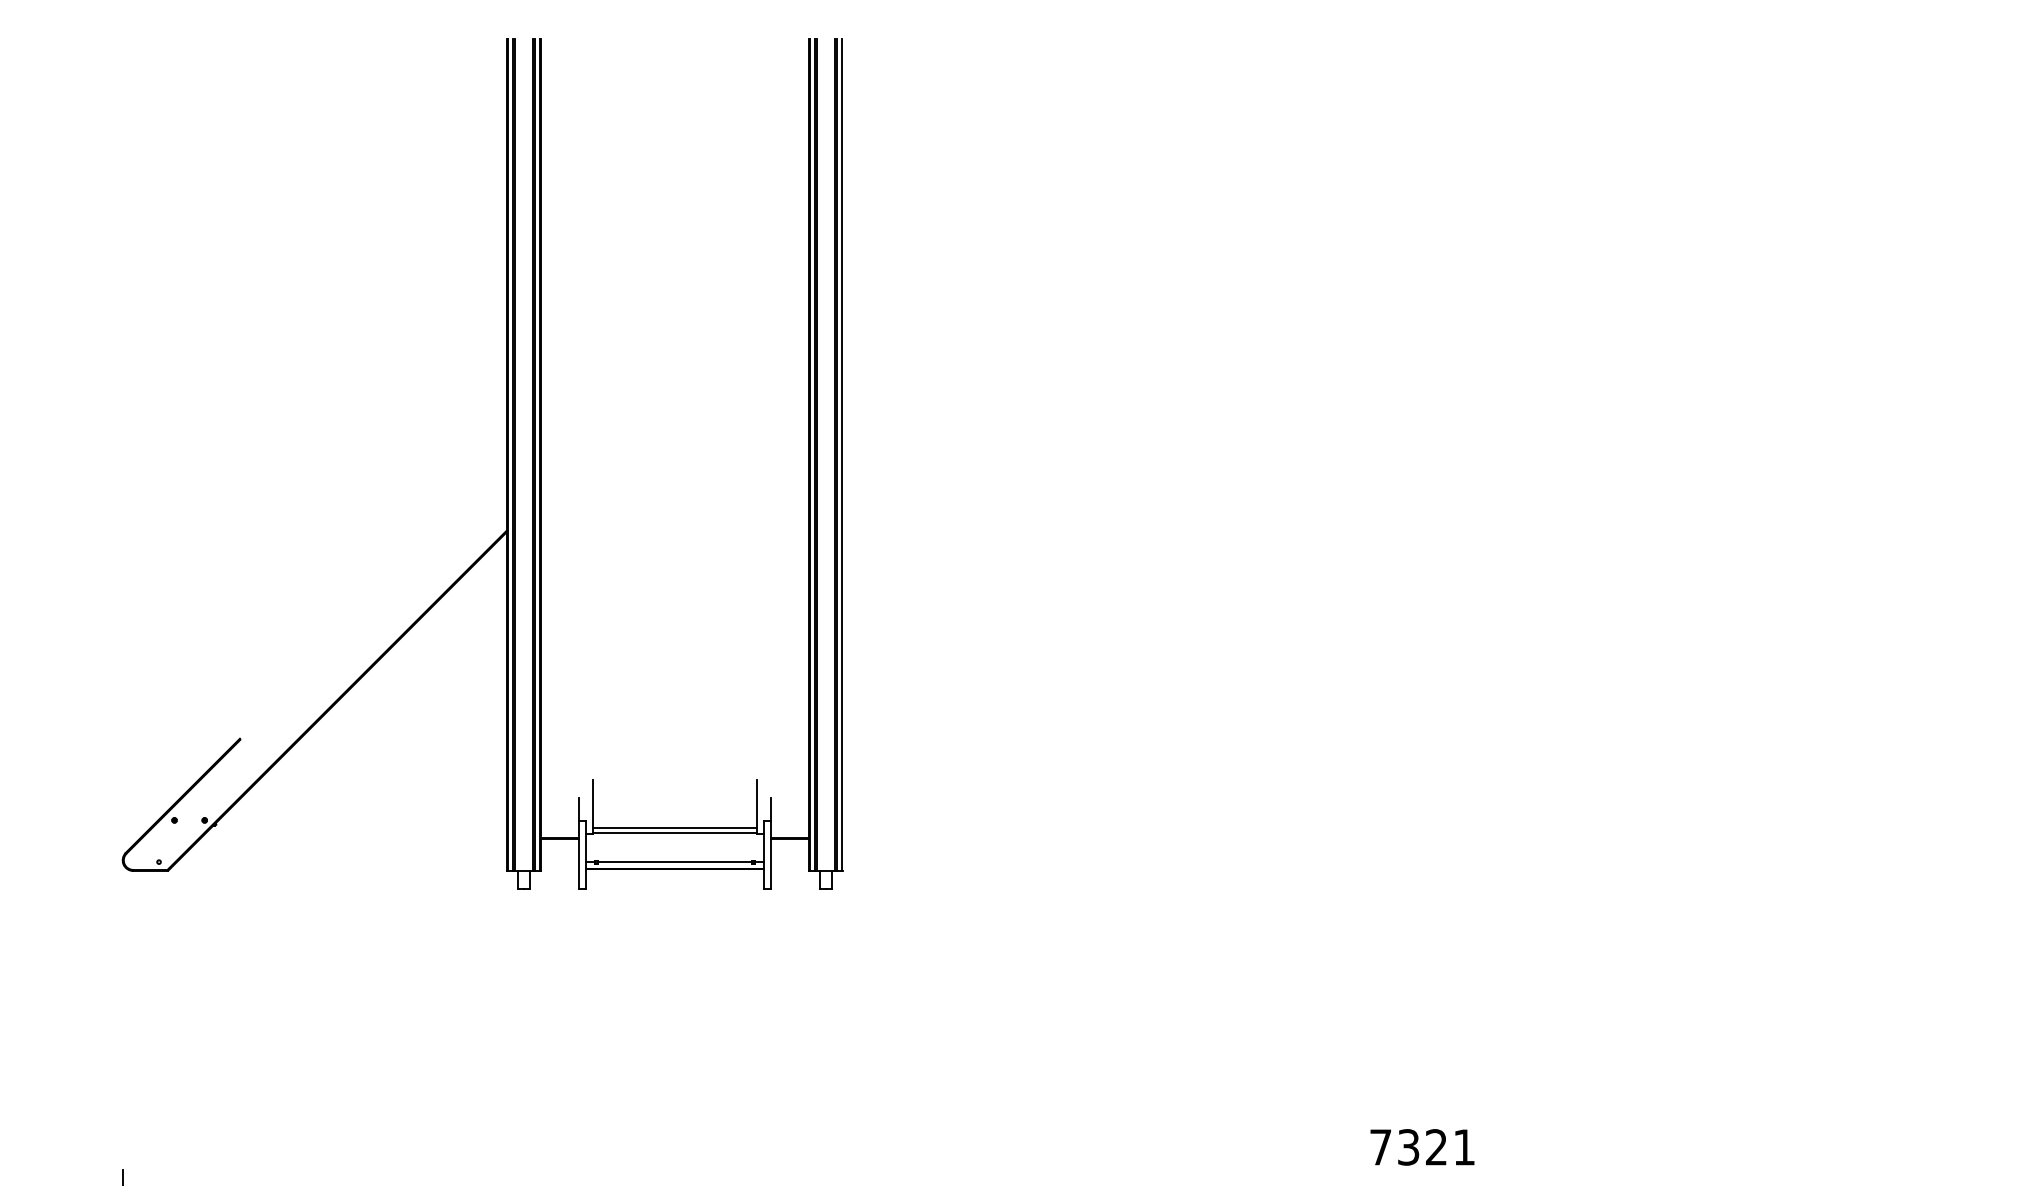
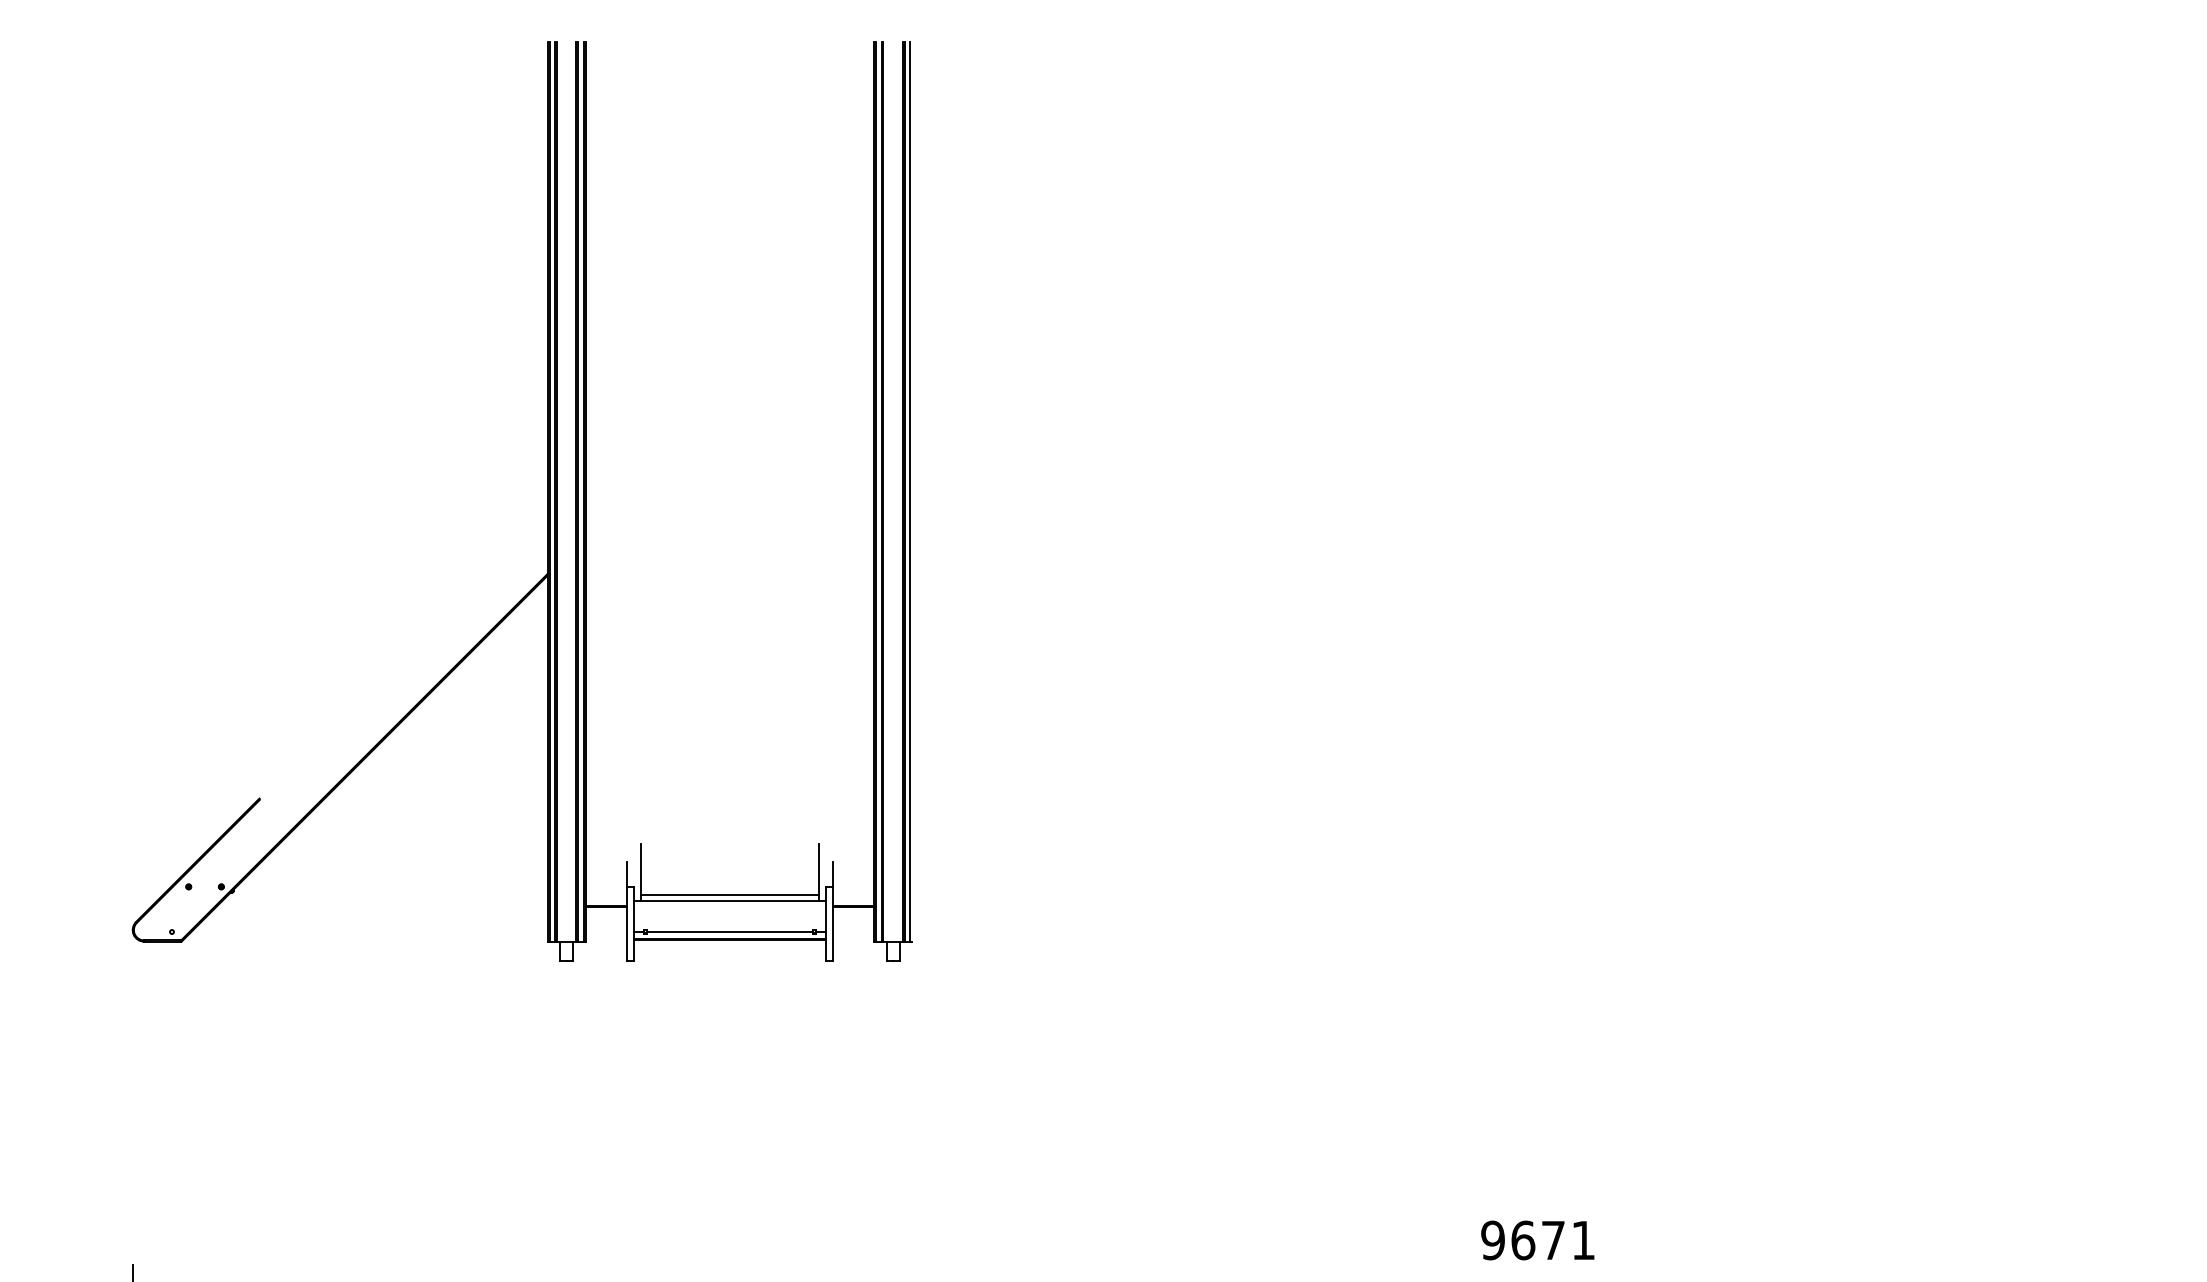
text: (1407, 1147) -> (1522, 1240), 7321 -> 9671

